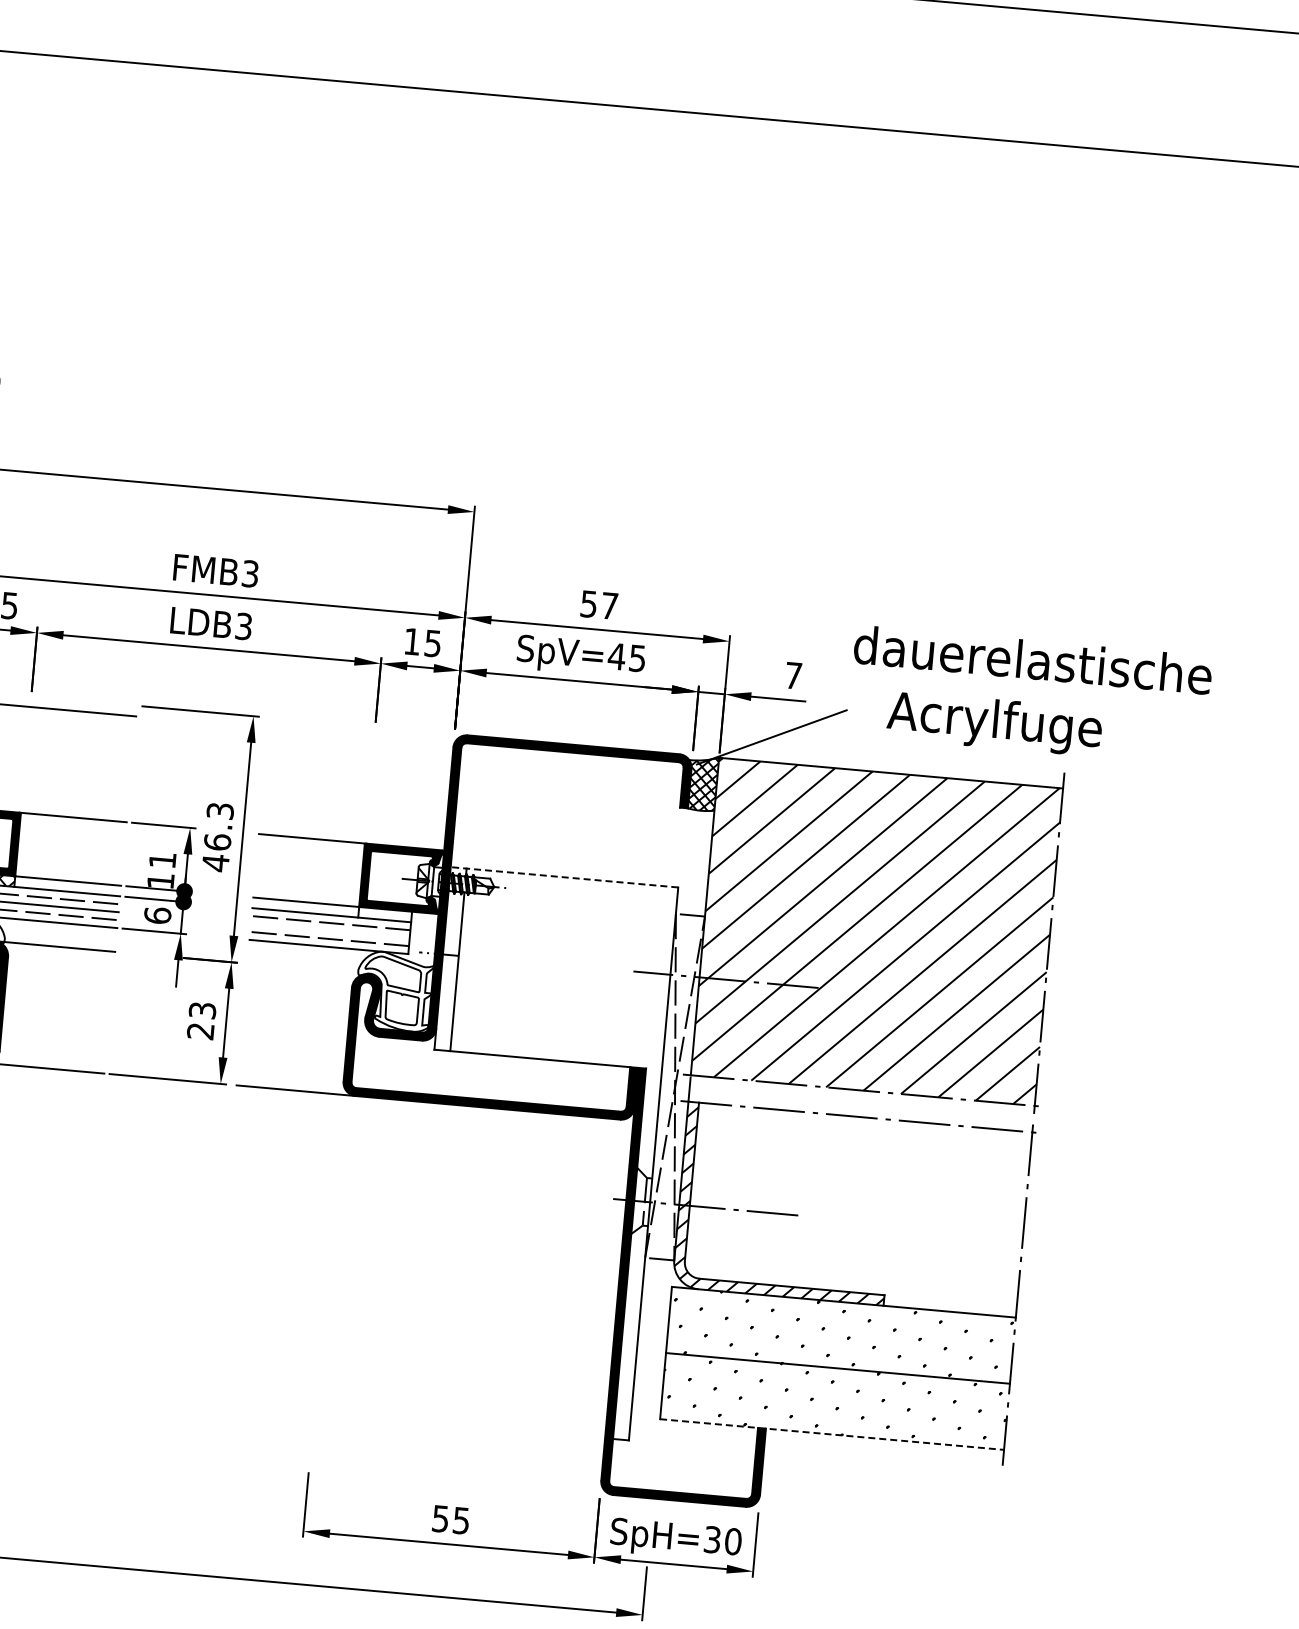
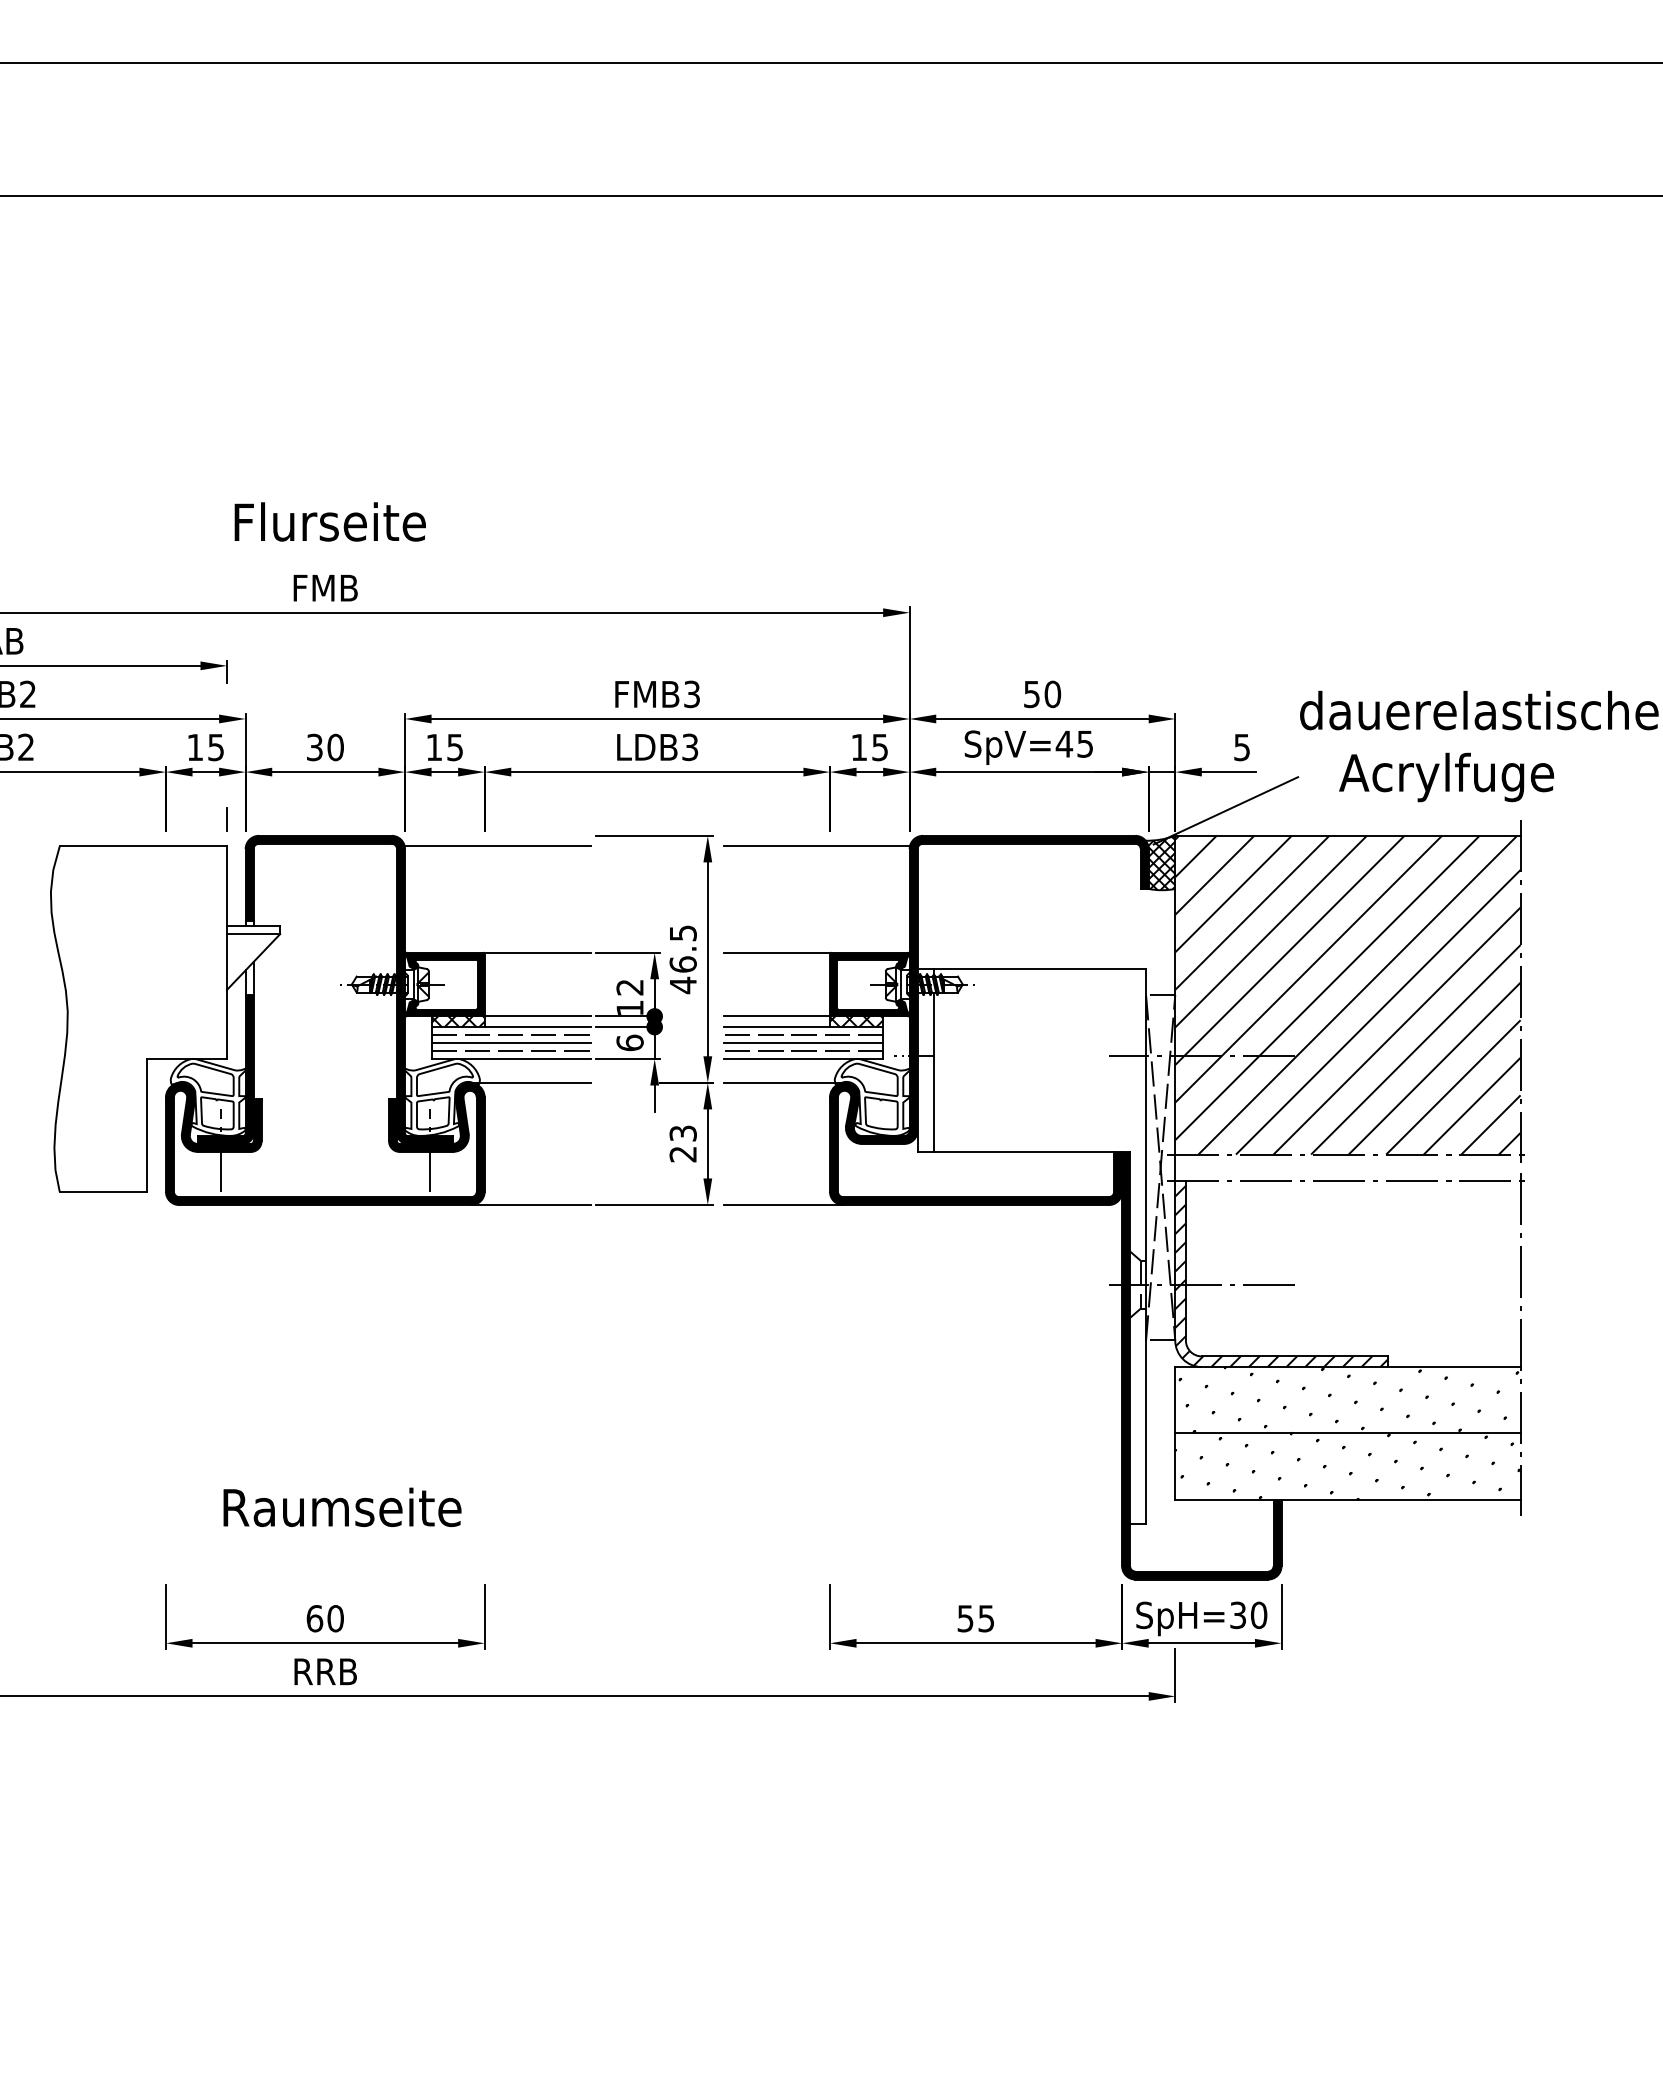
text: (609, 606) -> (1052, 694), 57 -> 50
text: (792, 675) -> (1241, 747), 7 -> 5
line: (360, 736) -> (816, 846), added
text: (219, 810) -> (682, 932), 46.3 -> 46.5
text: (162, 860) -> (629, 987), 11 -> 12
line: (564, 877) -> (1031, 968), dashed -> solid
hatch: (385, 914) -> (856, 1021), added
line: (330, 931) -> (803, 1043), added
line: (307, 968) -> (783, 1082), added
line: (831, 1434) -> (1347, 1499), dashed -> solid

